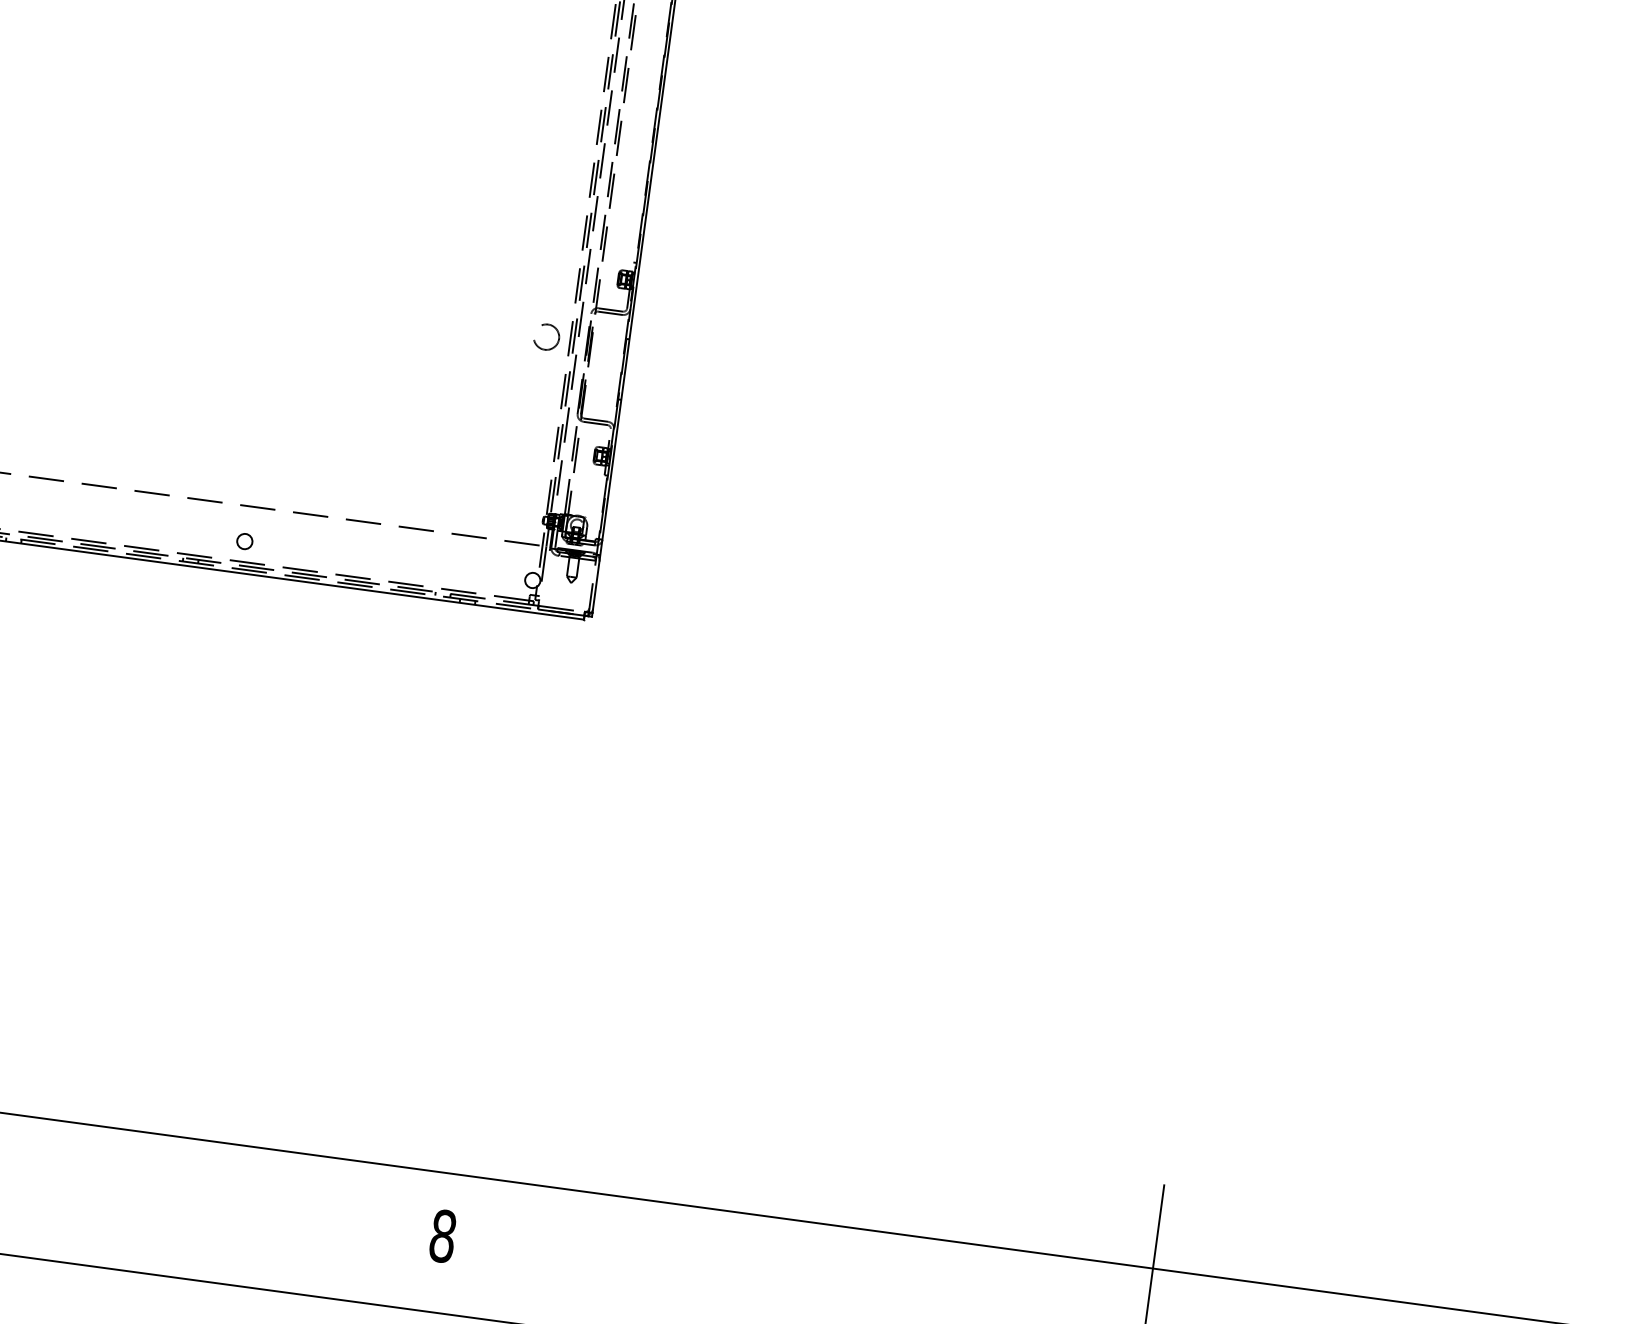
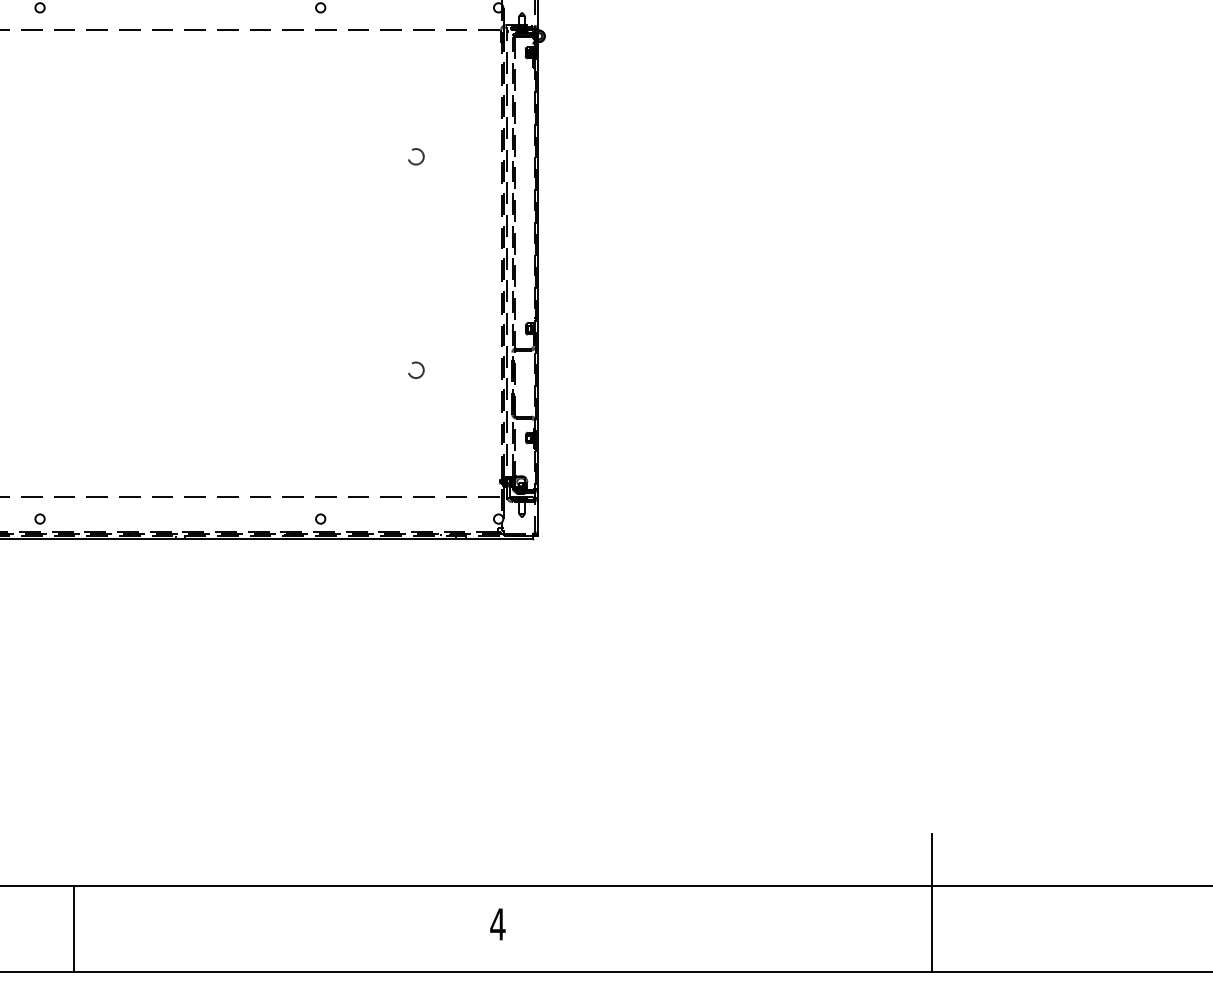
circle: (547, 336) -> (416, 369), moved
text: (442, 1236) -> (497, 924), 8 -> 4

